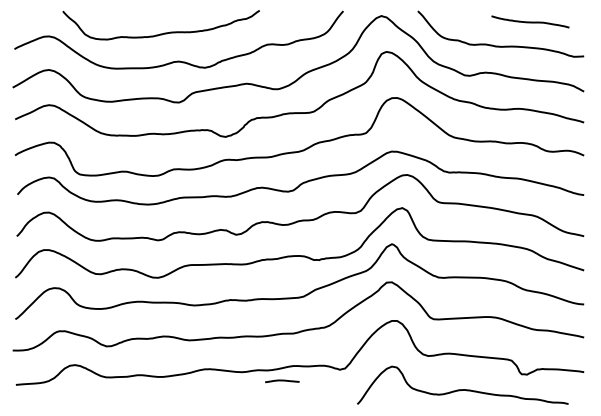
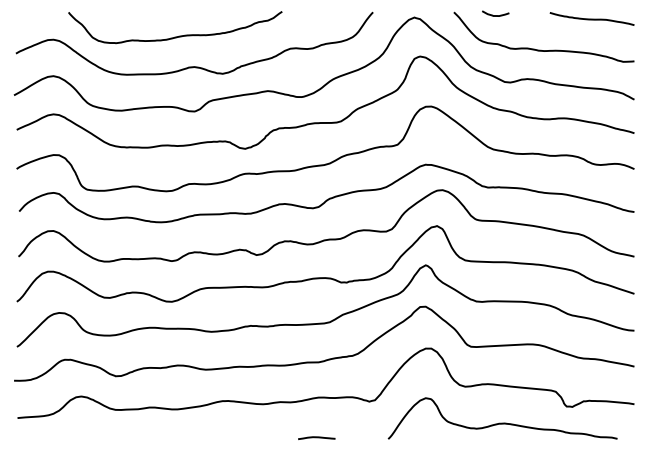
curve: (456, 14) -> (495, 15), added
curve: (529, 21) -> (591, 18), moved
line: (282, 380) -> (316, 437), moved

